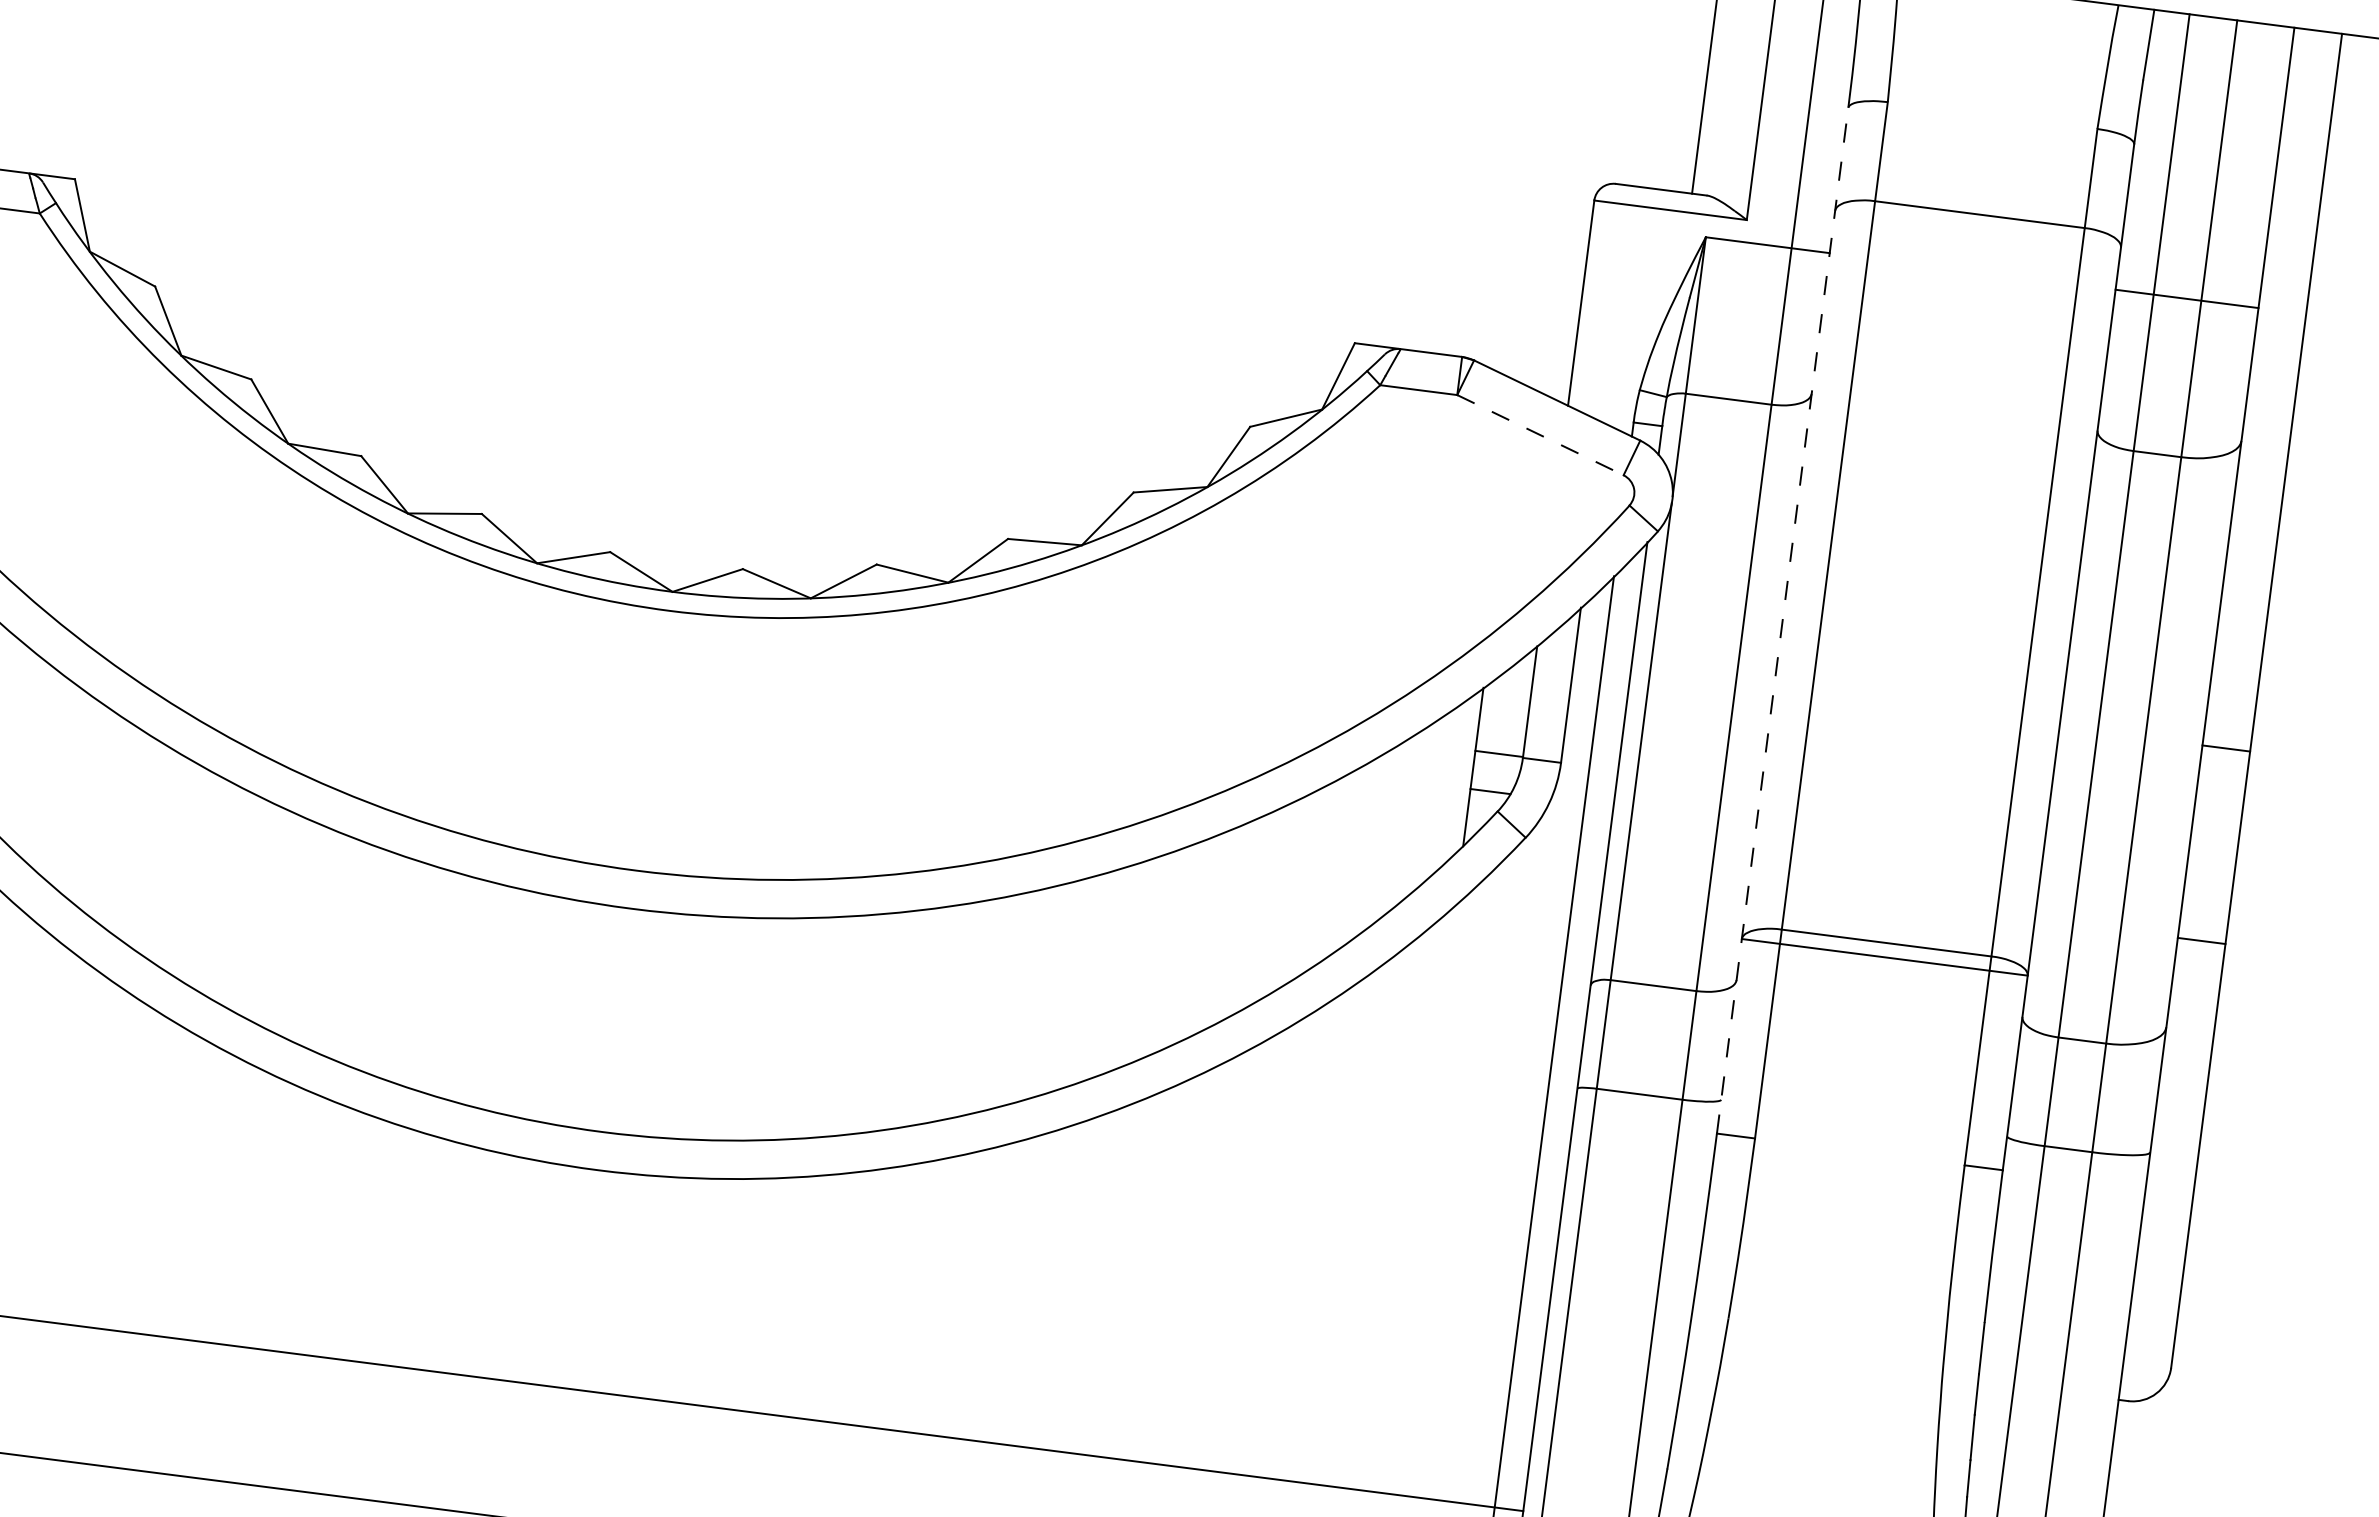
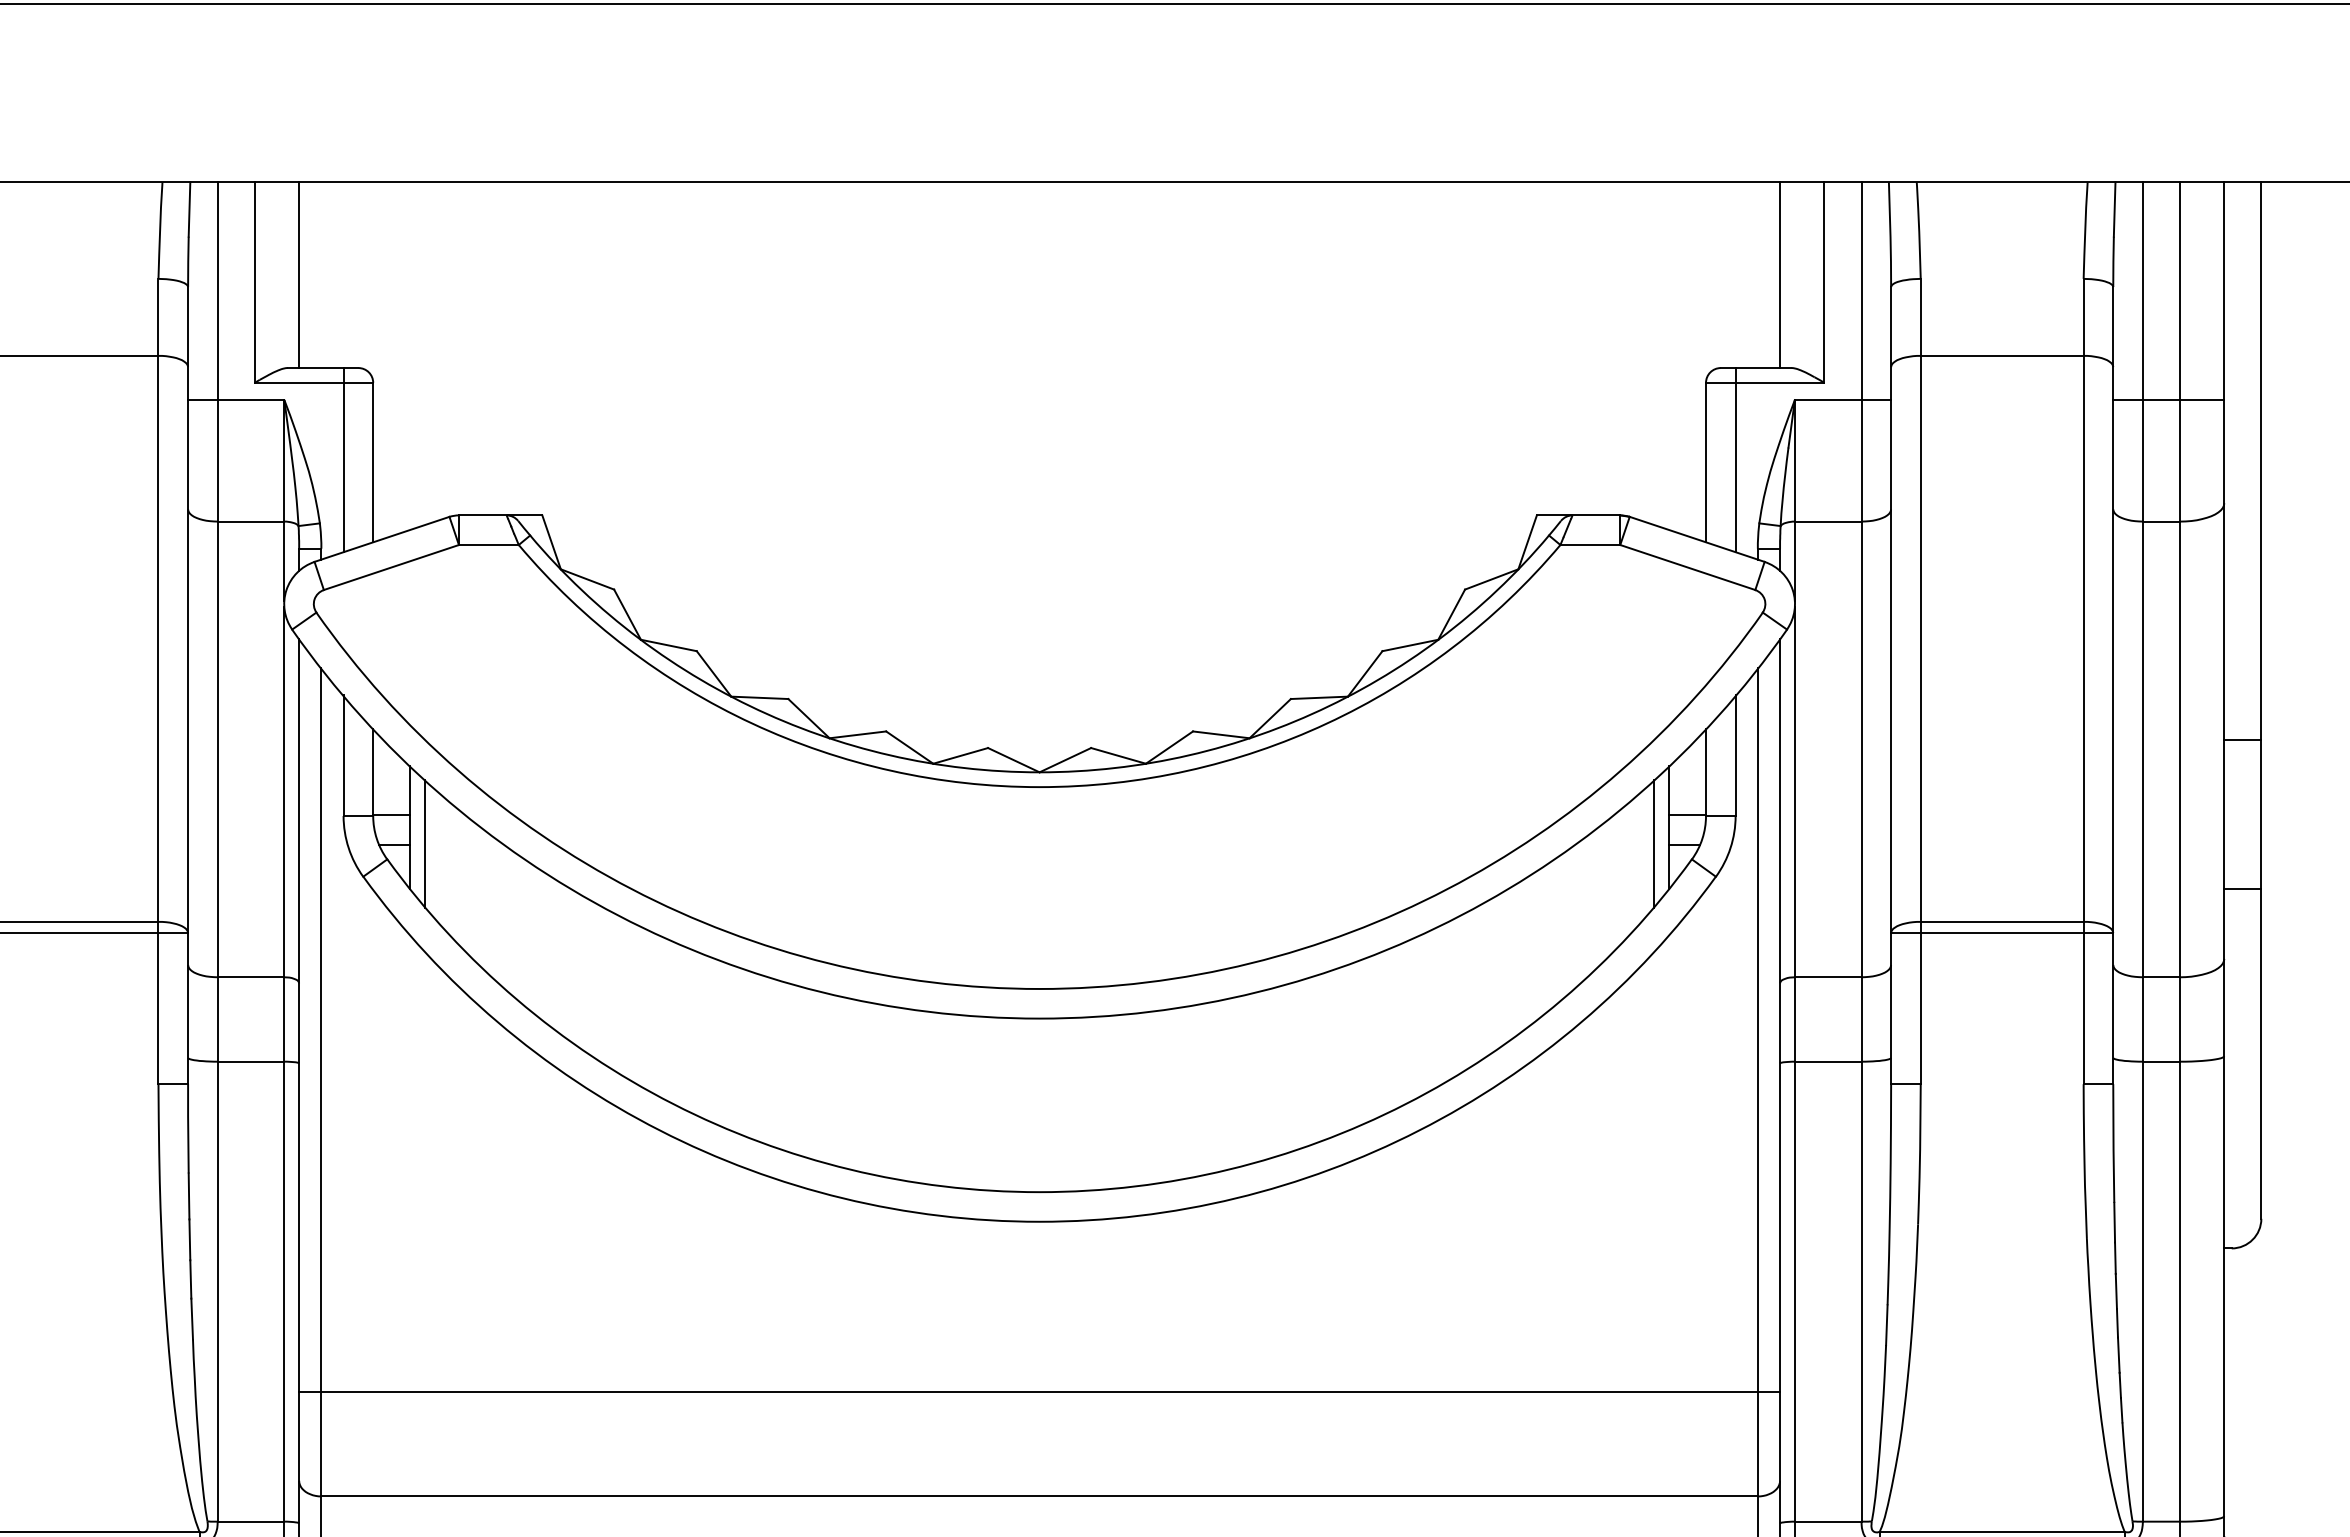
line: (1619, 305) -> (1735, 460), added
line: (1541, 435) -> (1688, 567), dashed -> solid
line: (1783, 620) -> (1891, 685), dashed -> solid
line: (1452, 784) -> (1654, 843), added

